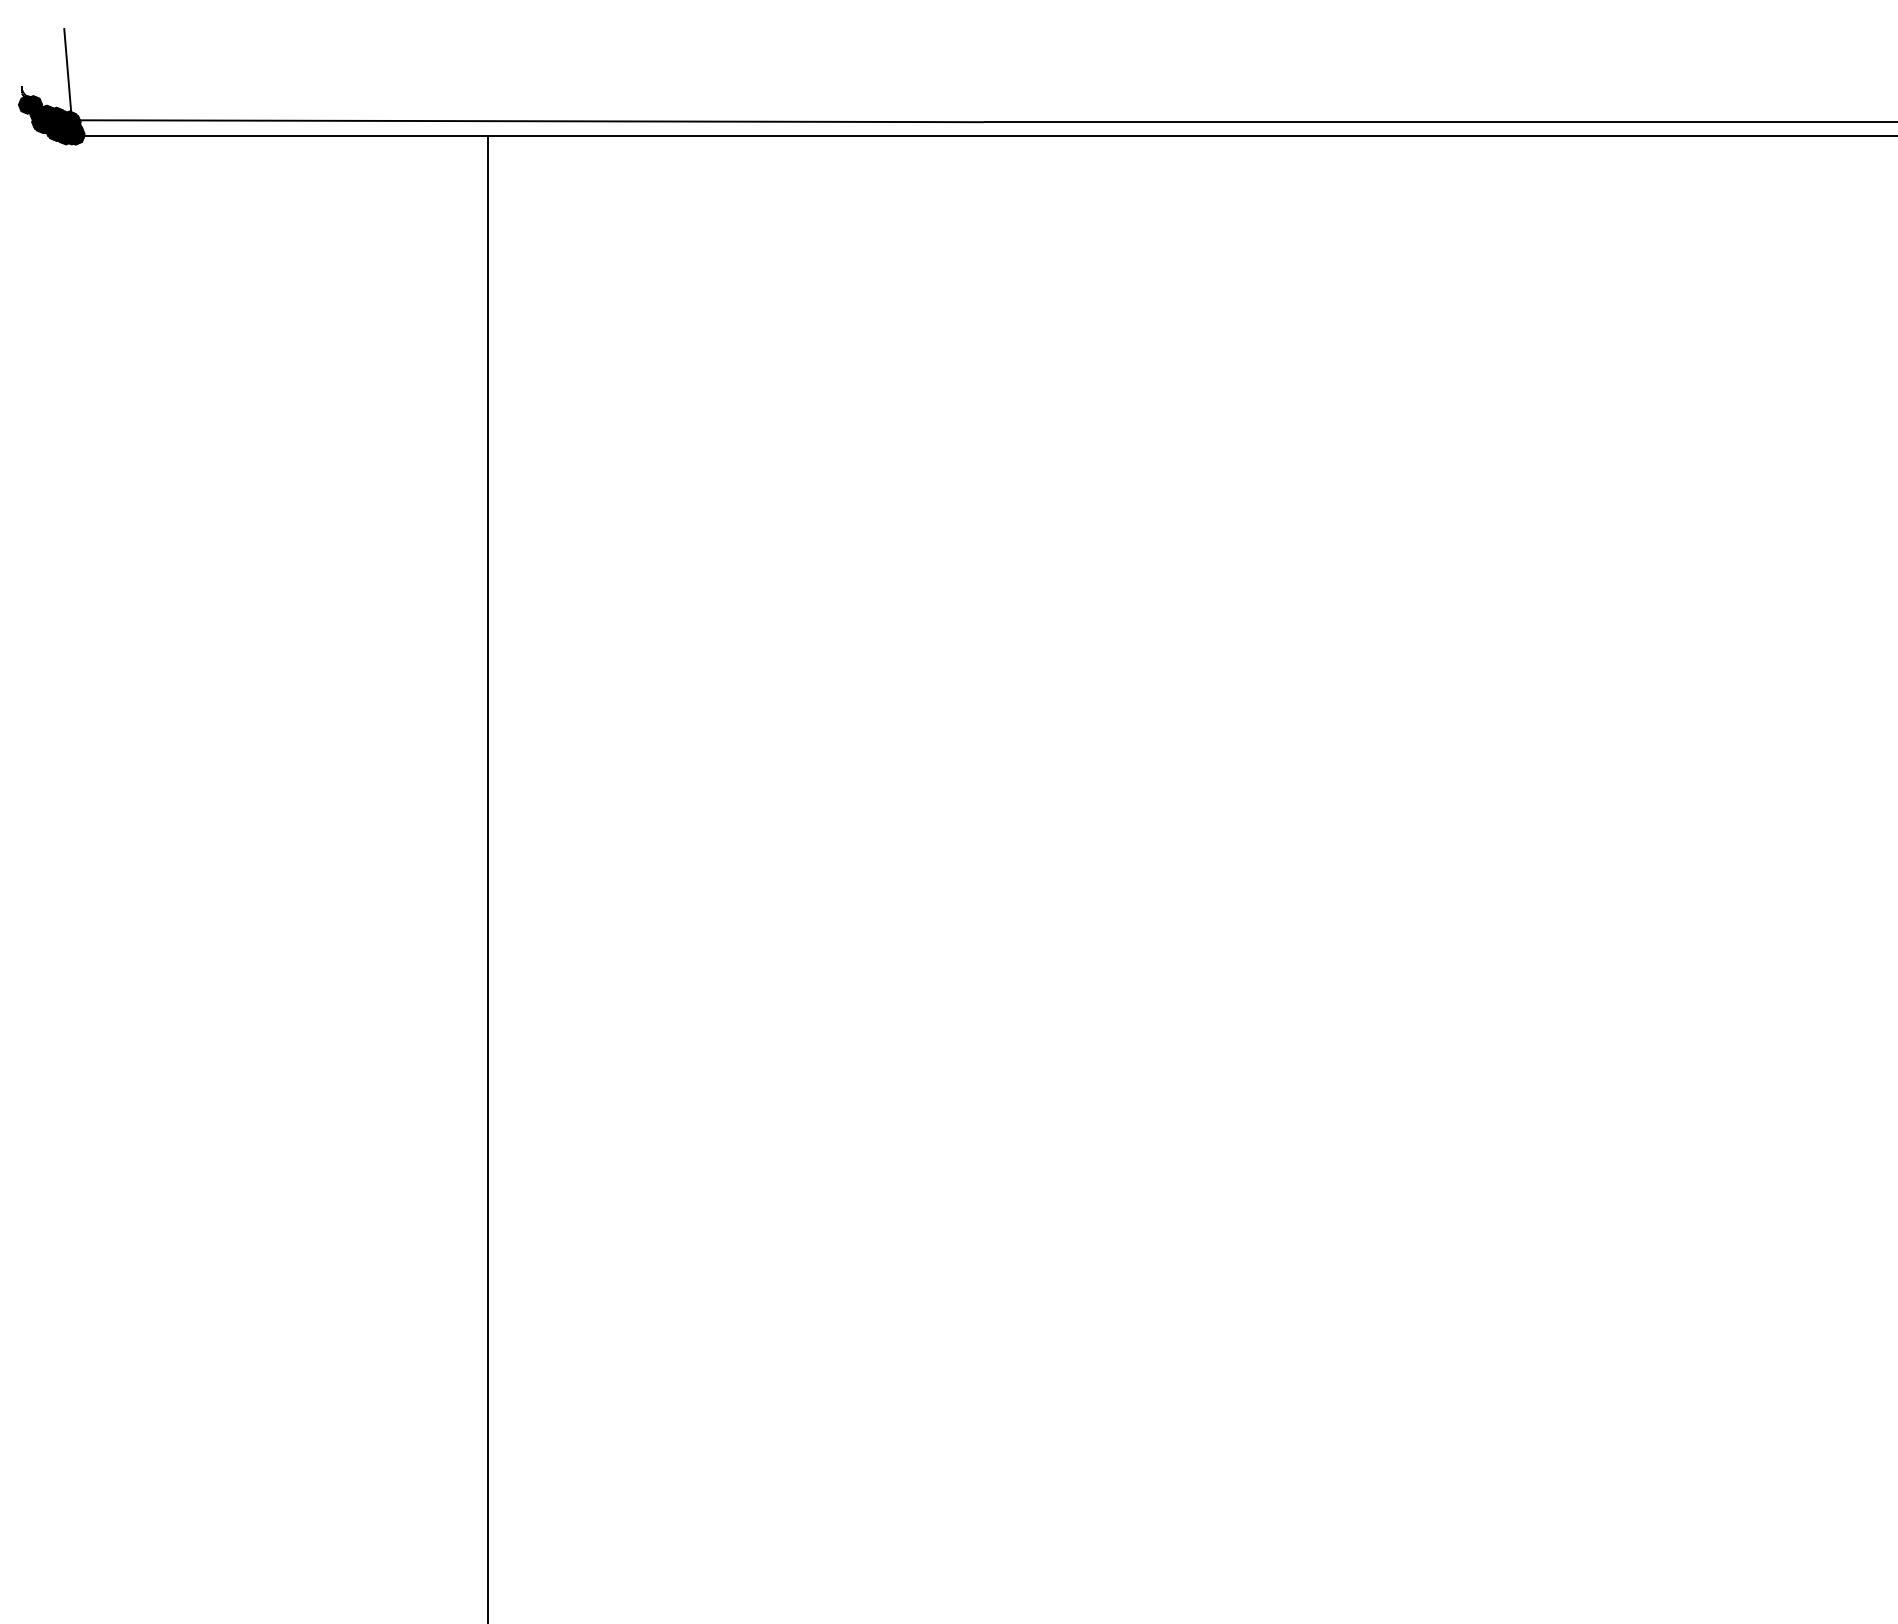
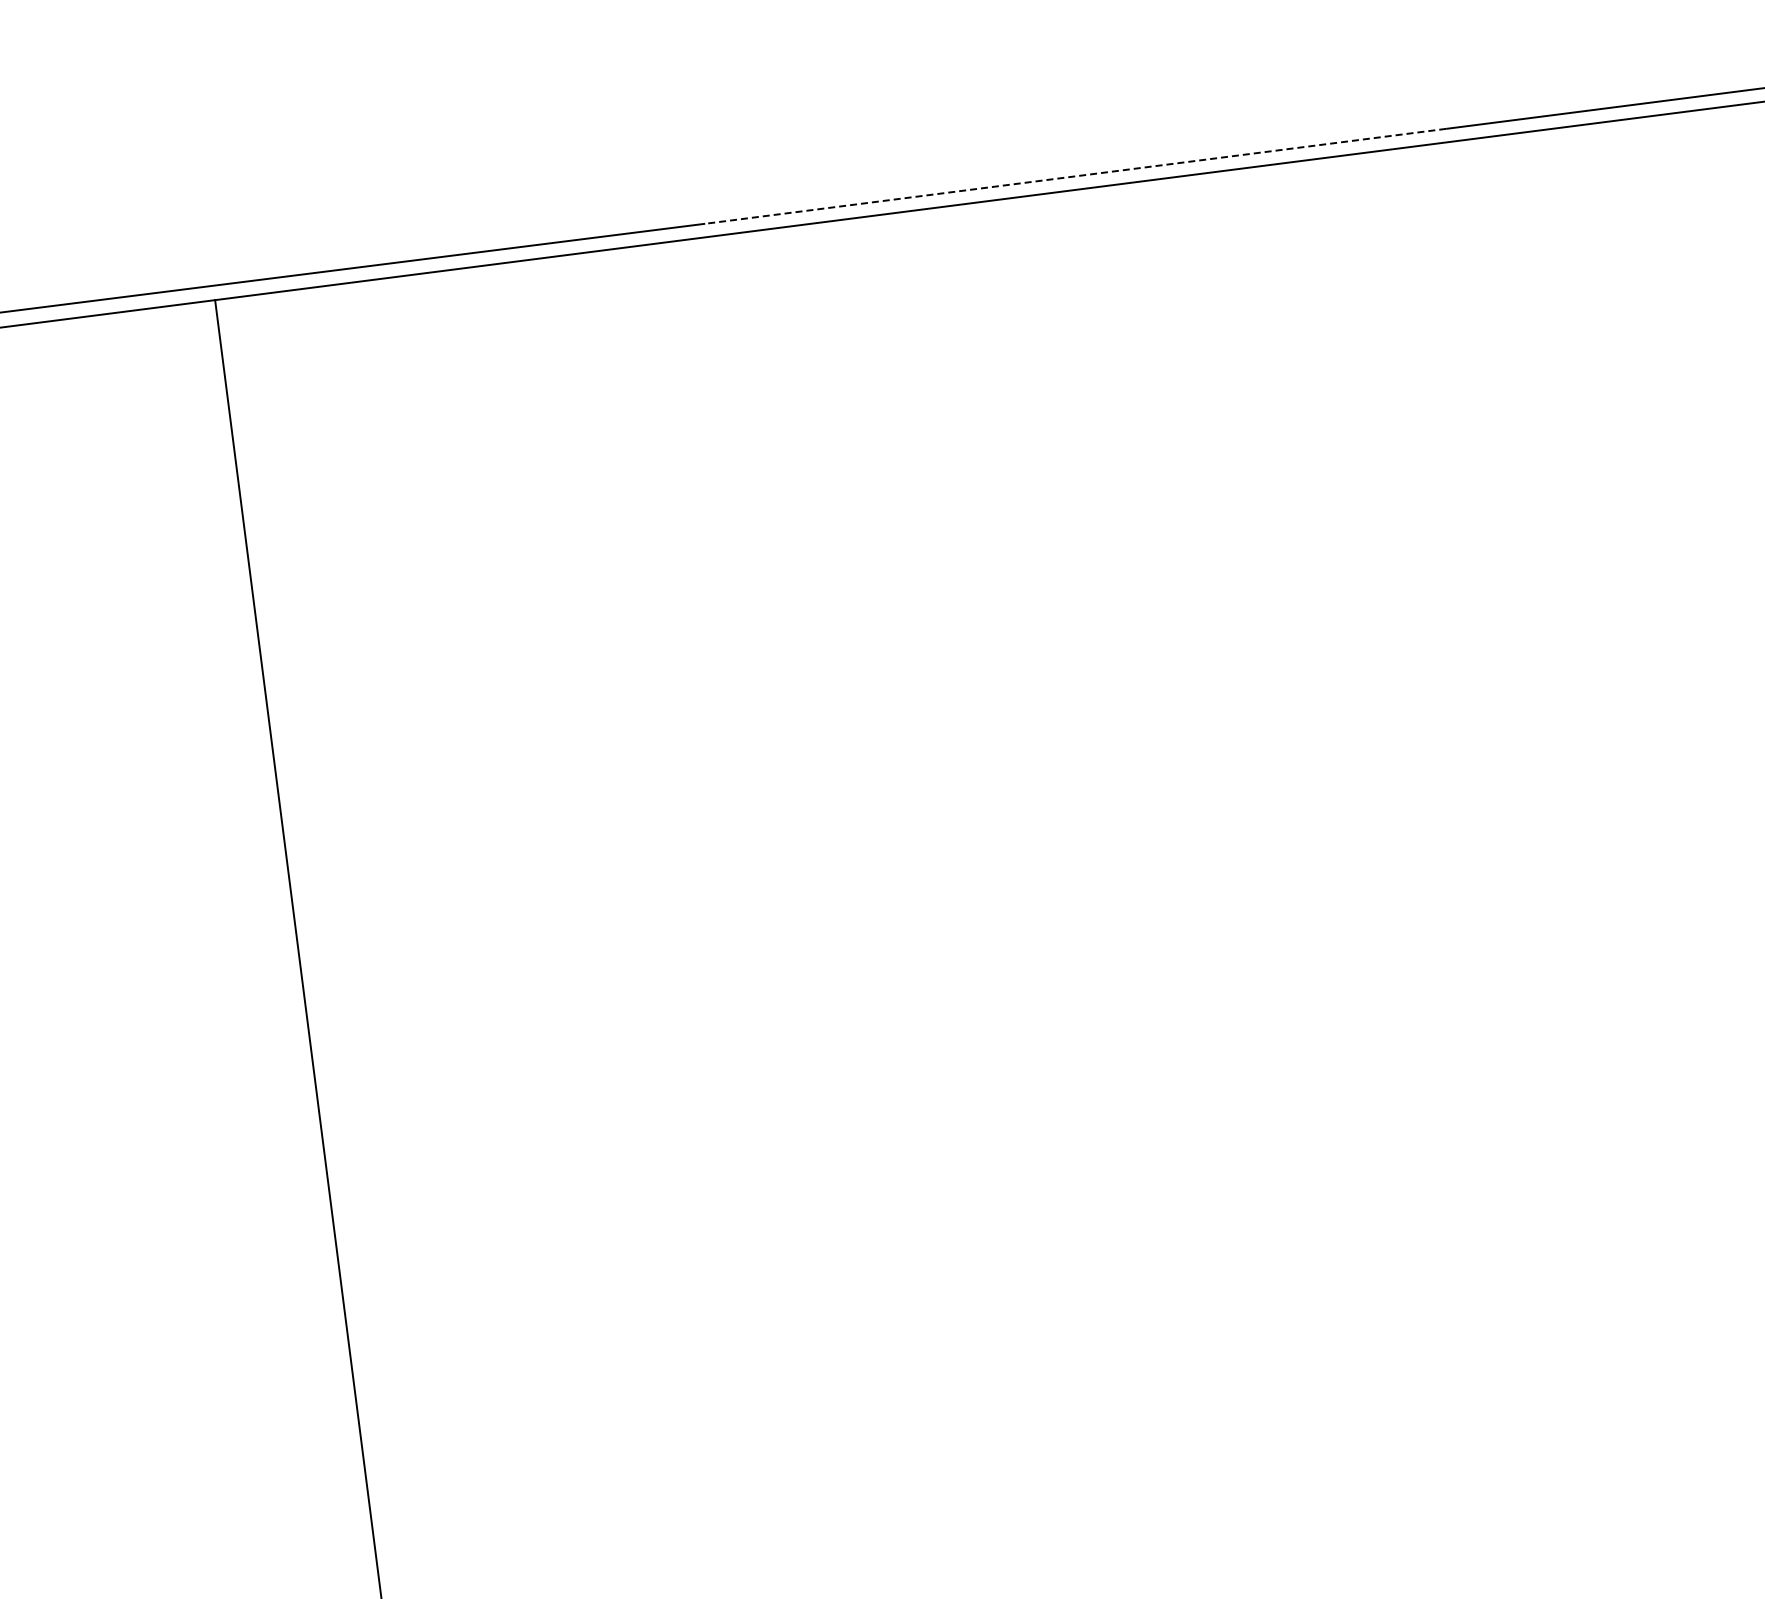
line: (1357, 122) -> (1075, 176), solid -> dashed

